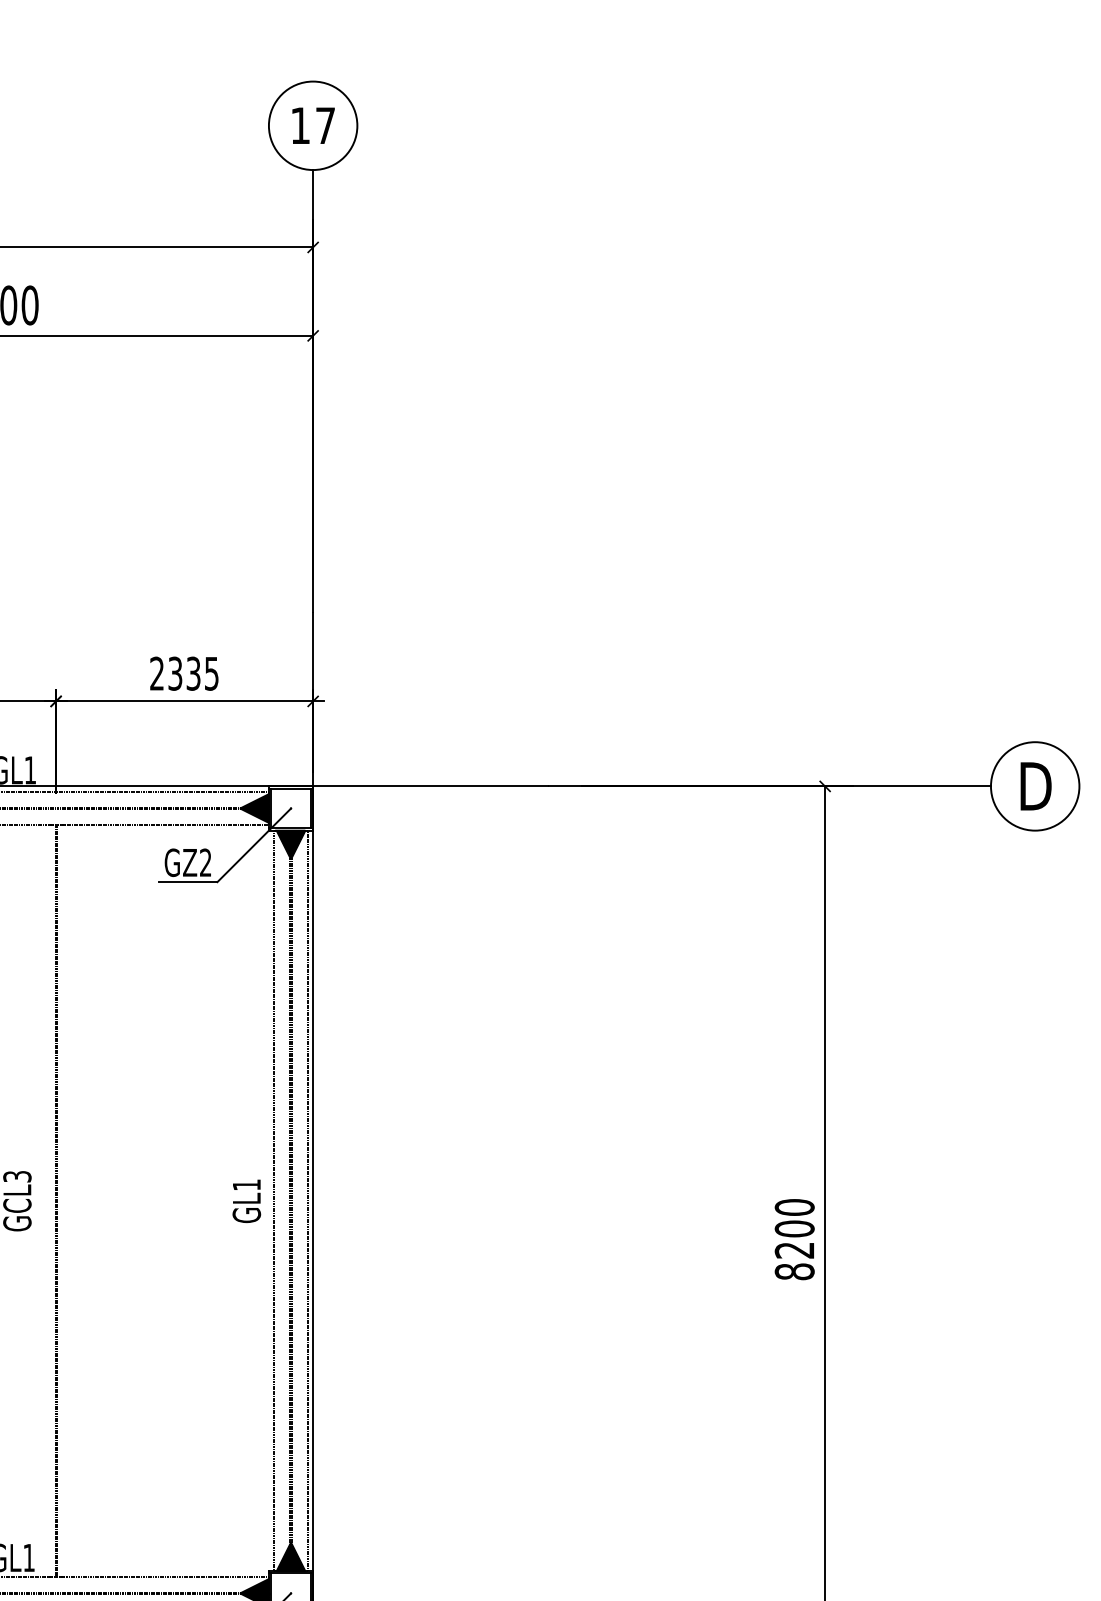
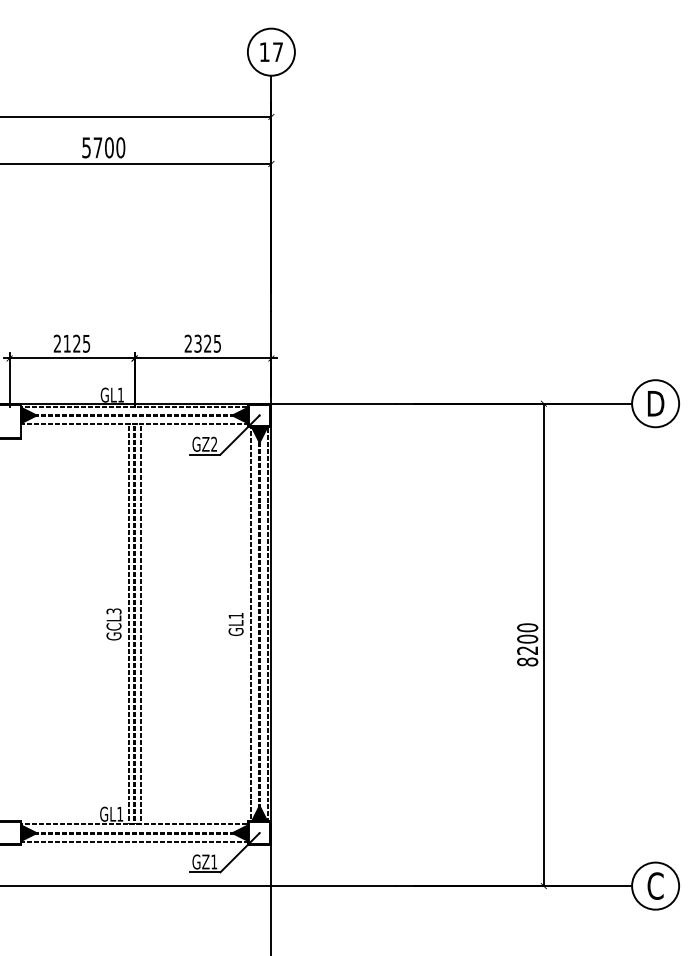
text: (193, 673) -> (207, 343), 2335 -> 2325
line: (44, 1201) -> (128, 624), added
line: (67, 1201) -> (140, 624), added

